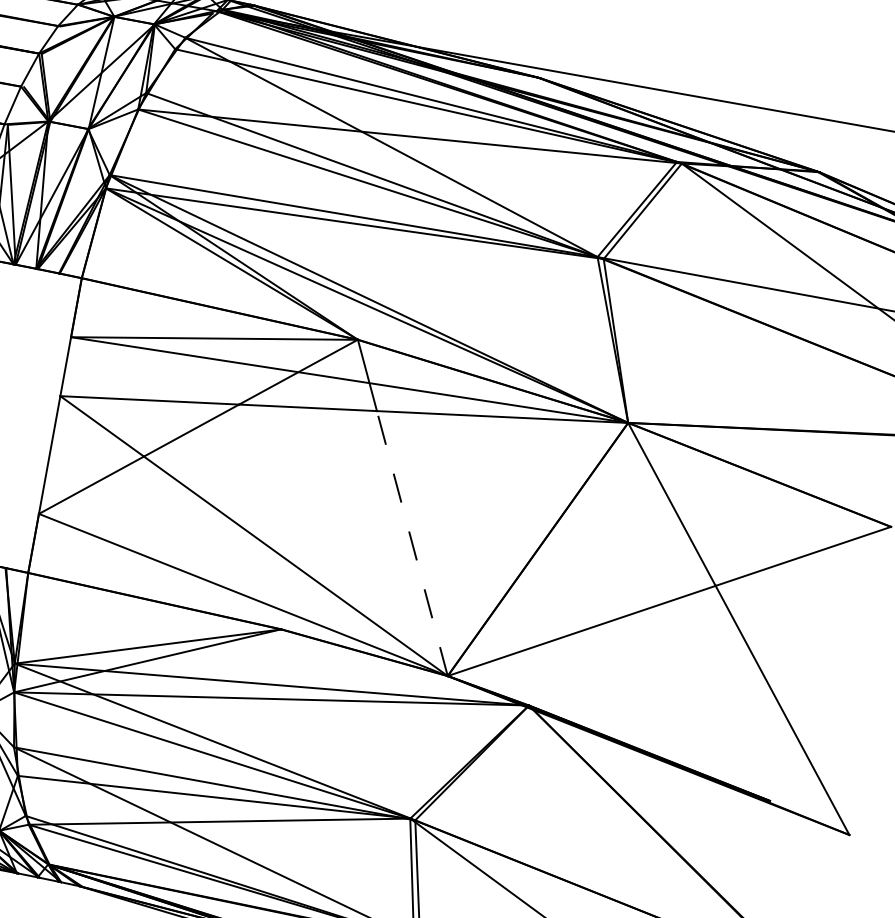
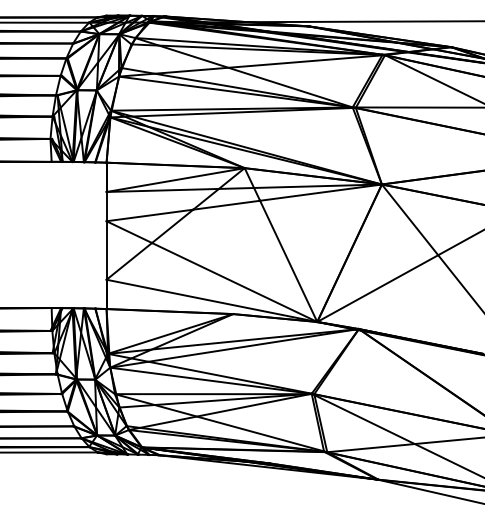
line: (412, 541) -> (288, 260), dashed -> solid

